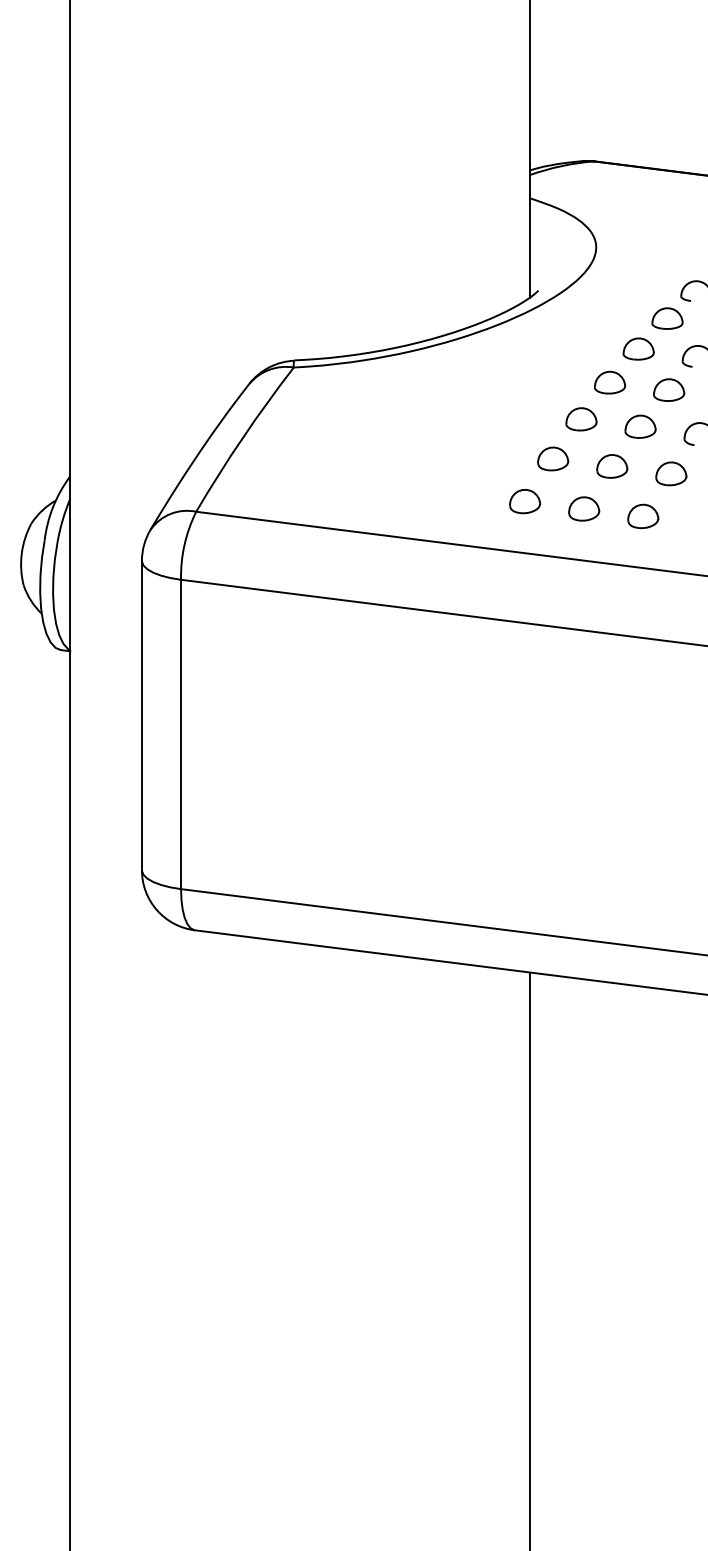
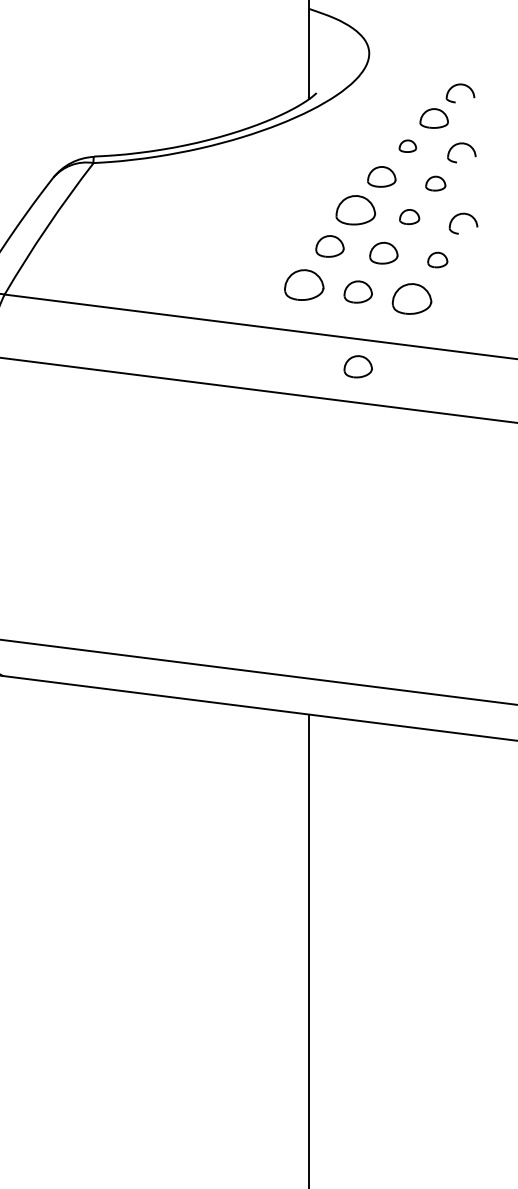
part: (638, 348) -> (407, 145), size x0.6
part: (669, 389) -> (436, 183), size x0.7
part: (581, 419) -> (355, 210), size x1.4
part: (640, 426) -> (409, 216), size x0.7
part: (671, 473) -> (437, 259), size x0.7
part: (525, 501) -> (304, 285), size x1.4
part: (643, 515) -> (412, 297), size x1.4
part: (584, 590) -> (358, 366), added

